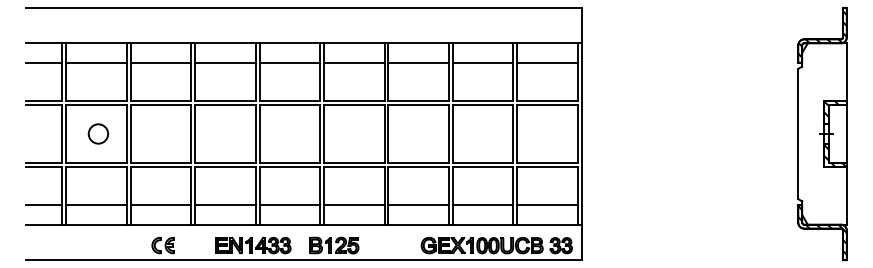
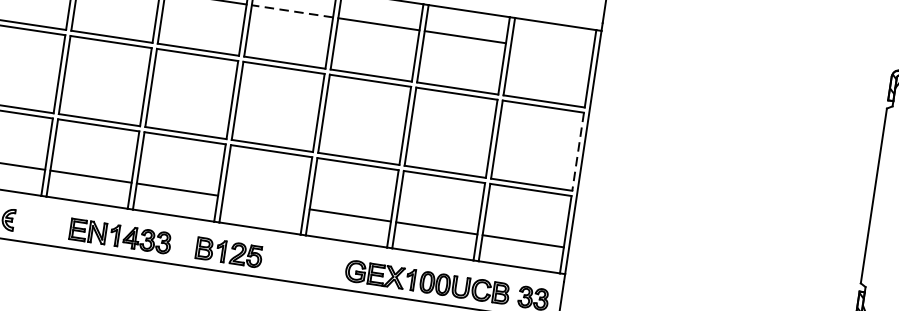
line: (353, 62) -> (291, 10), solid -> dashed
line: (547, 62) -> (551, 49), removed
line: (577, 134) -> (577, 152), solid -> dashed
line: (353, 205) -> (262, 202), removed

